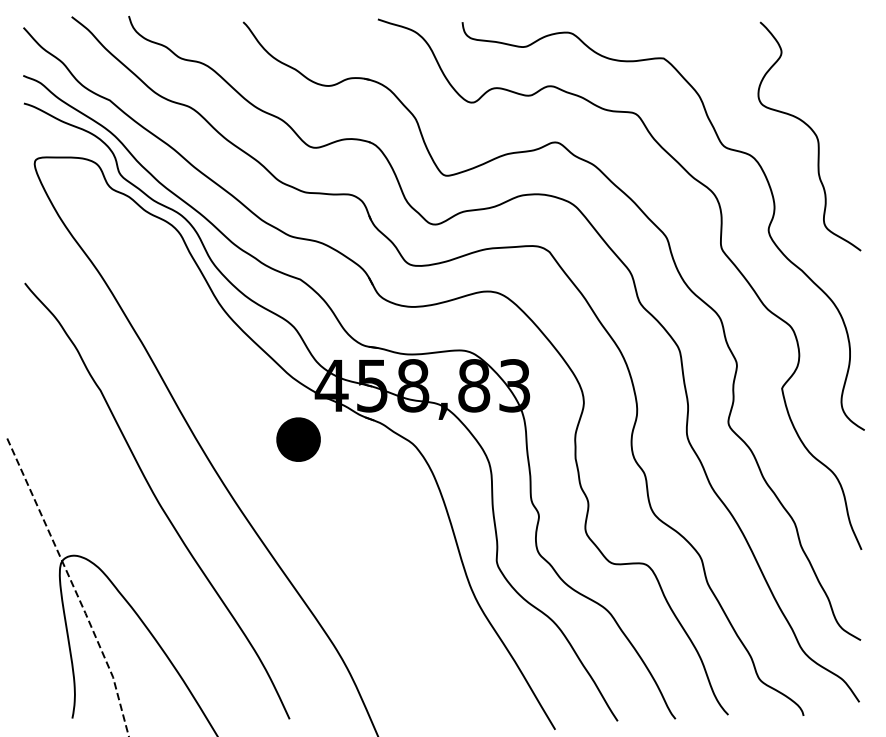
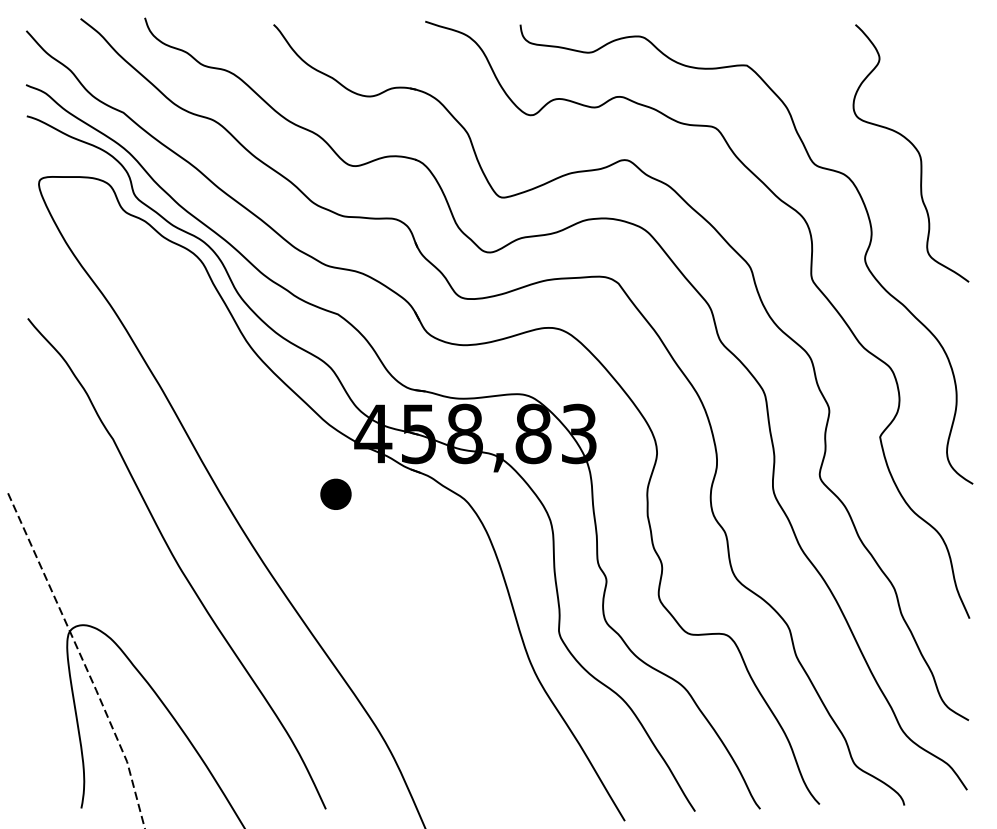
part: (298, 438) -> (335, 493), size x0.62

